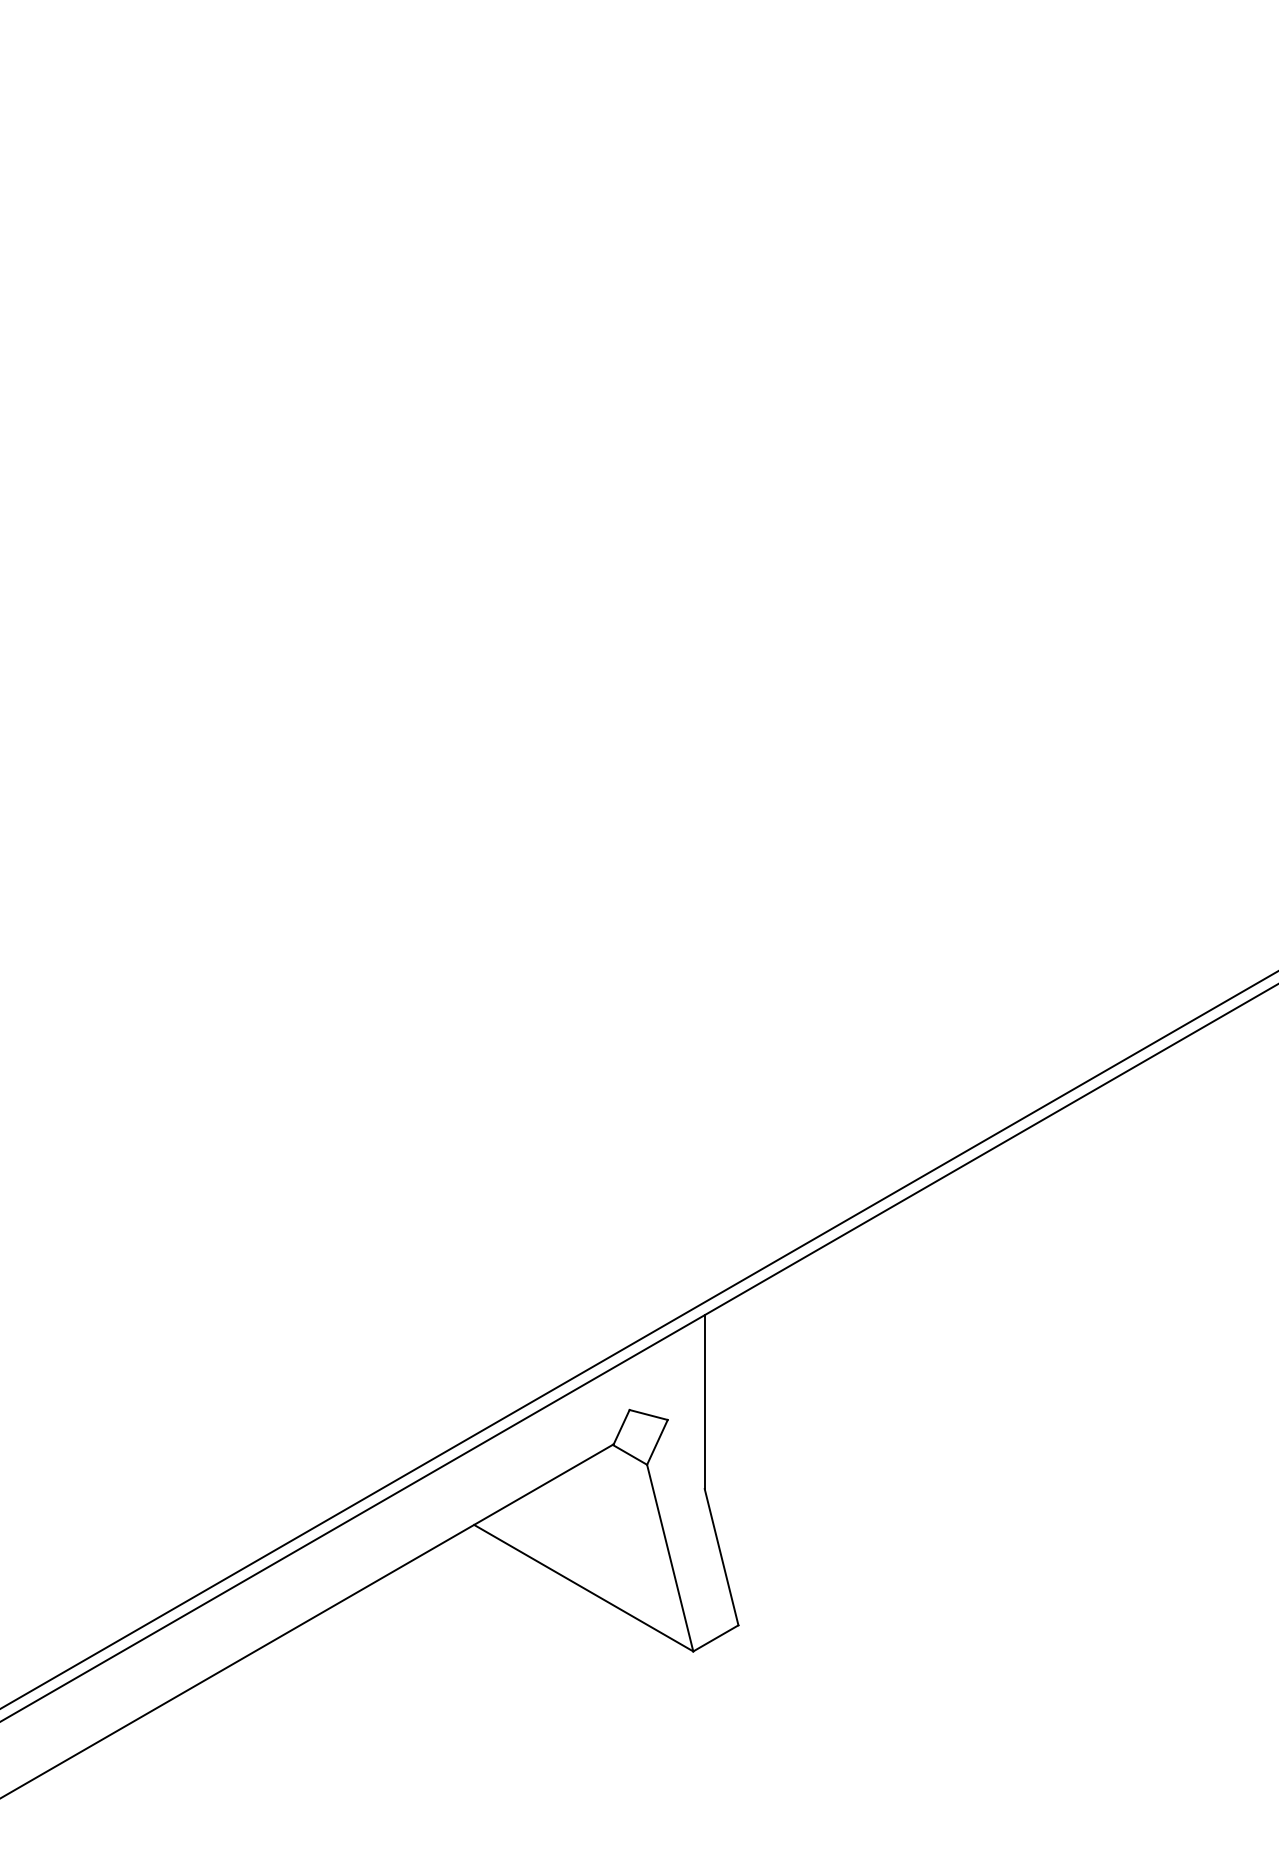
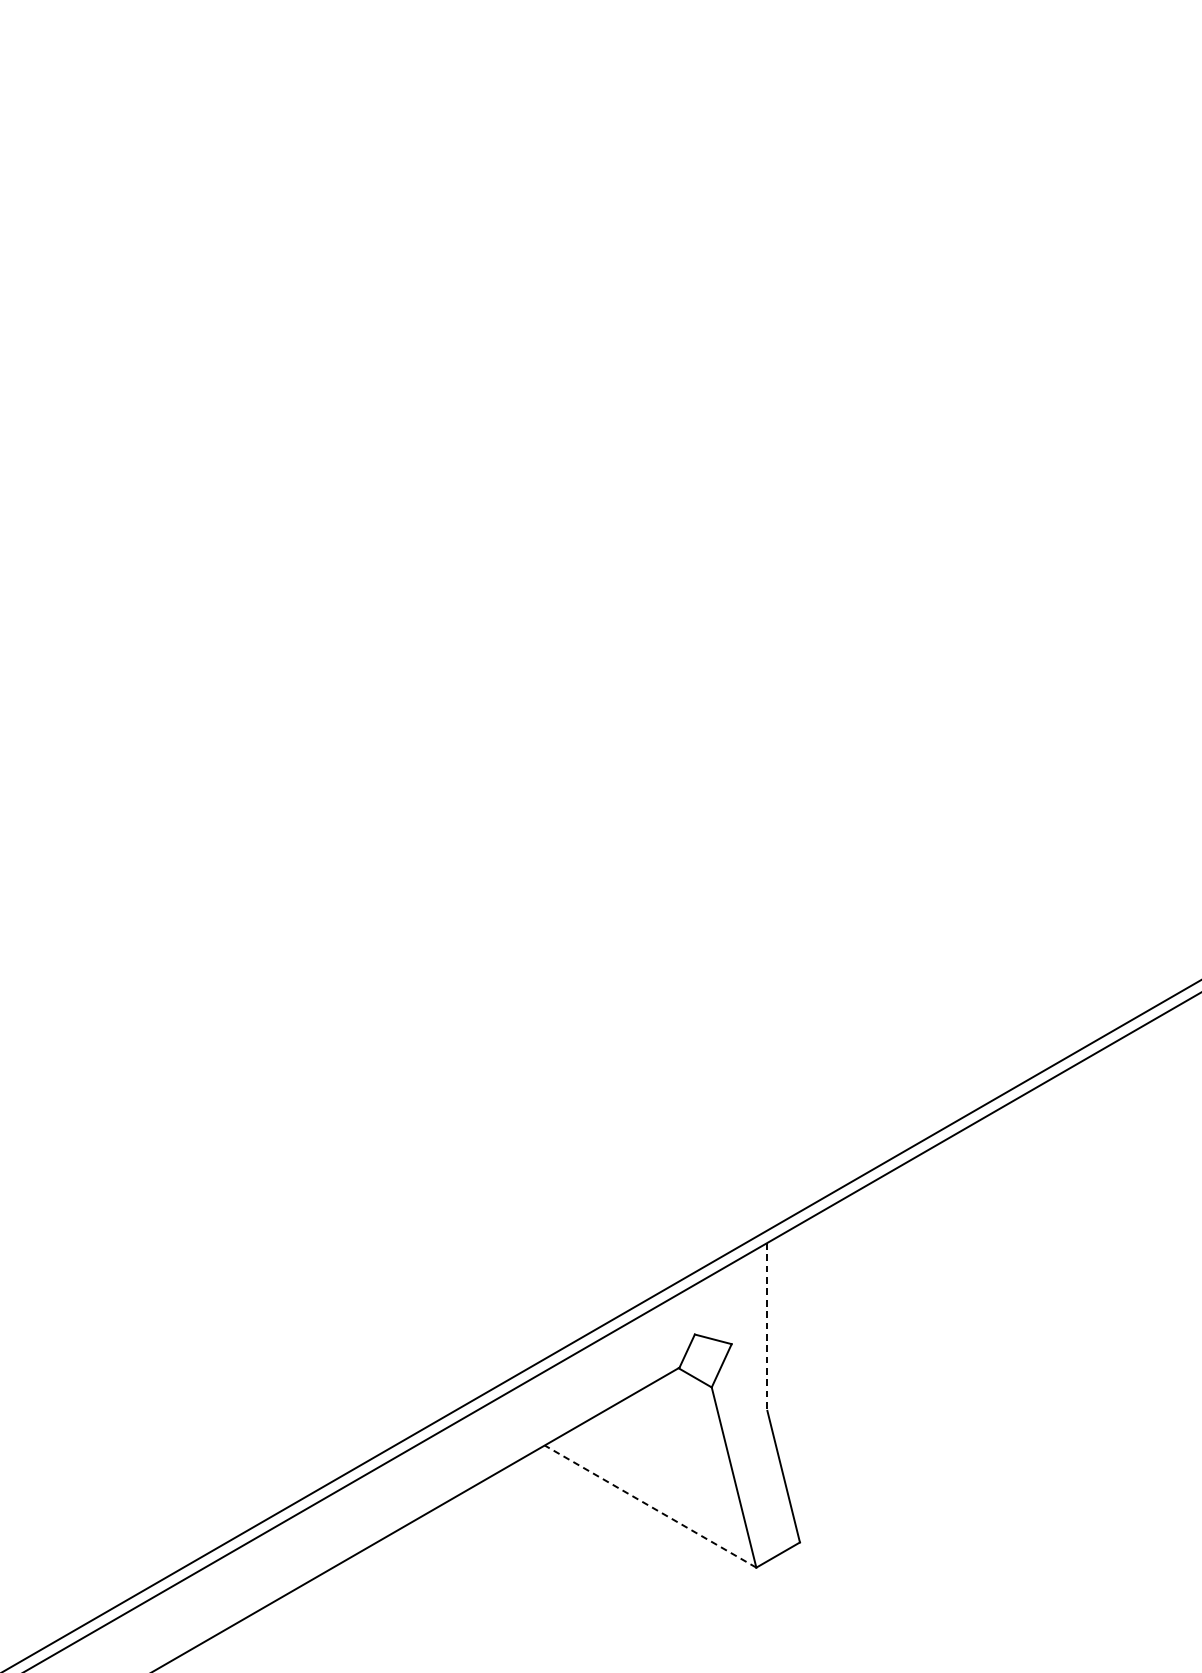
line: (704, 1402) -> (767, 1327), solid -> dashed
line: (583, 1587) -> (650, 1505), solid -> dashed

